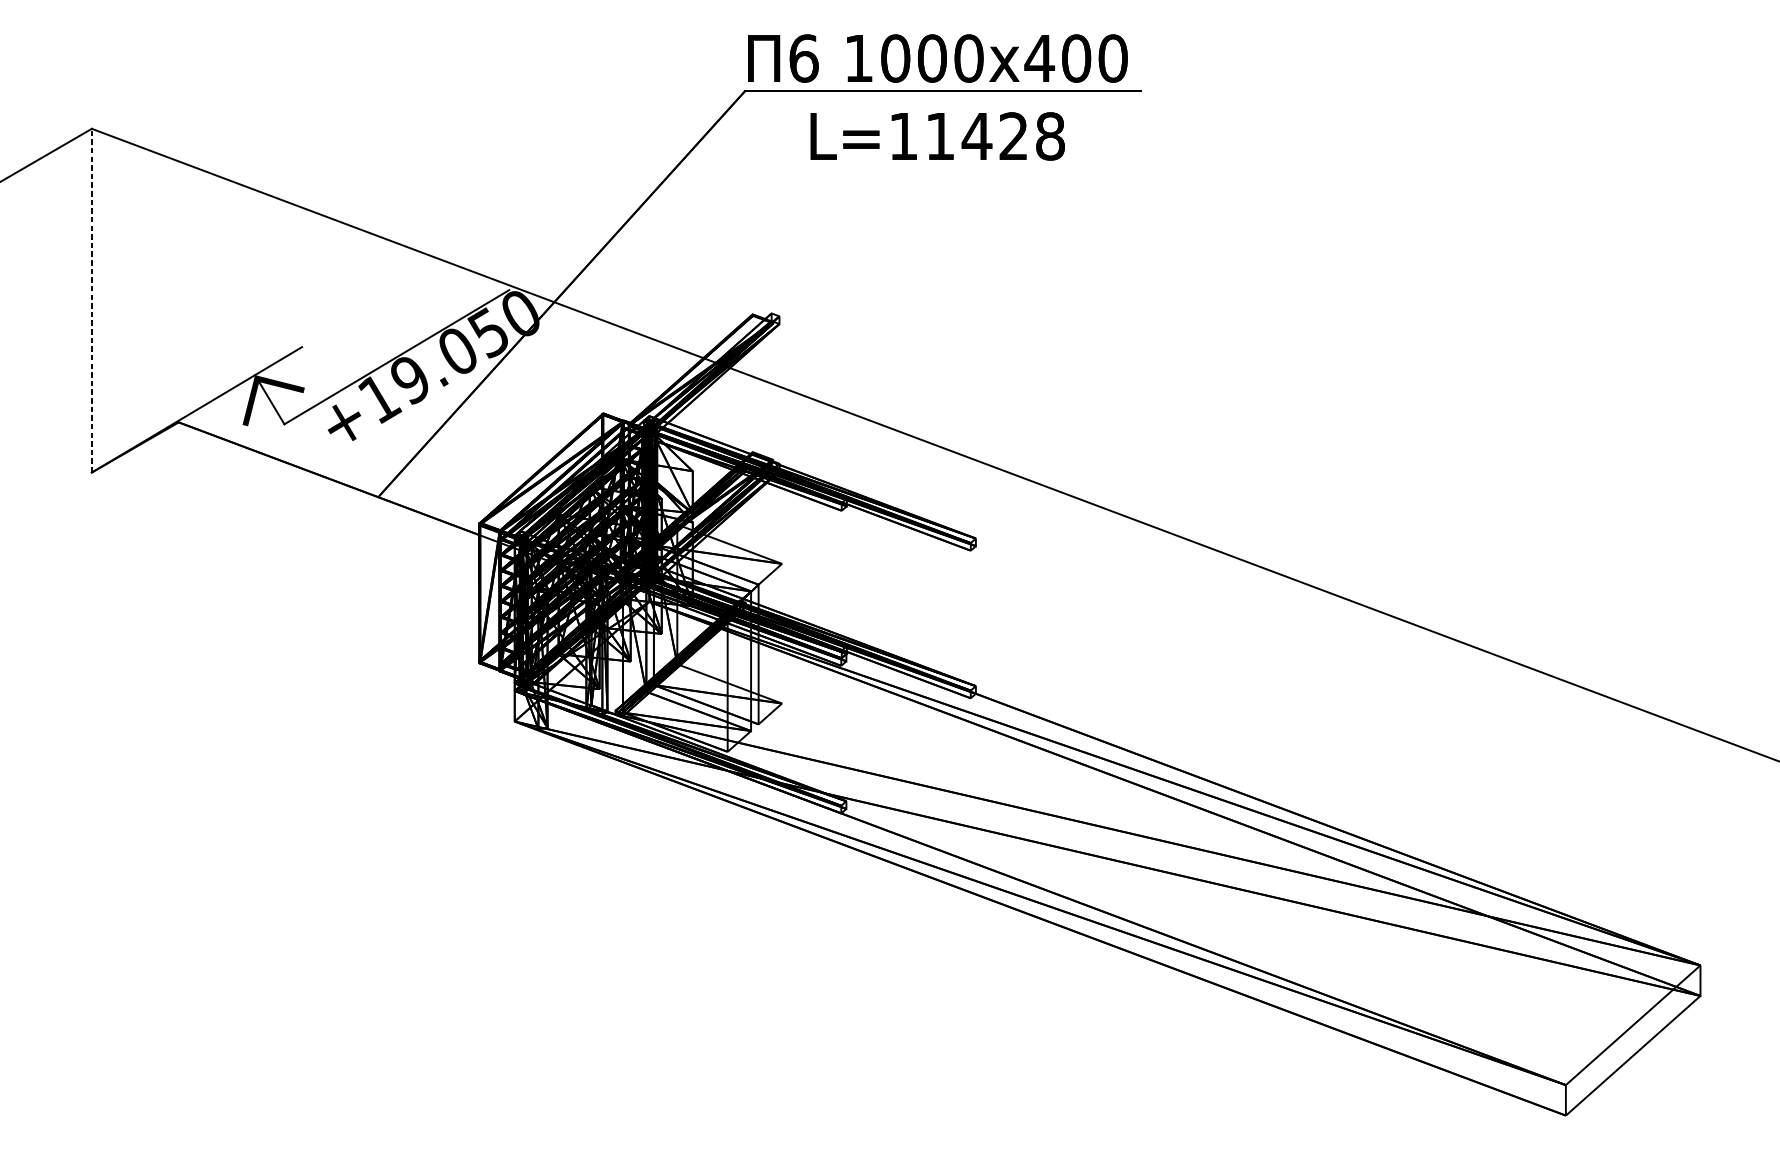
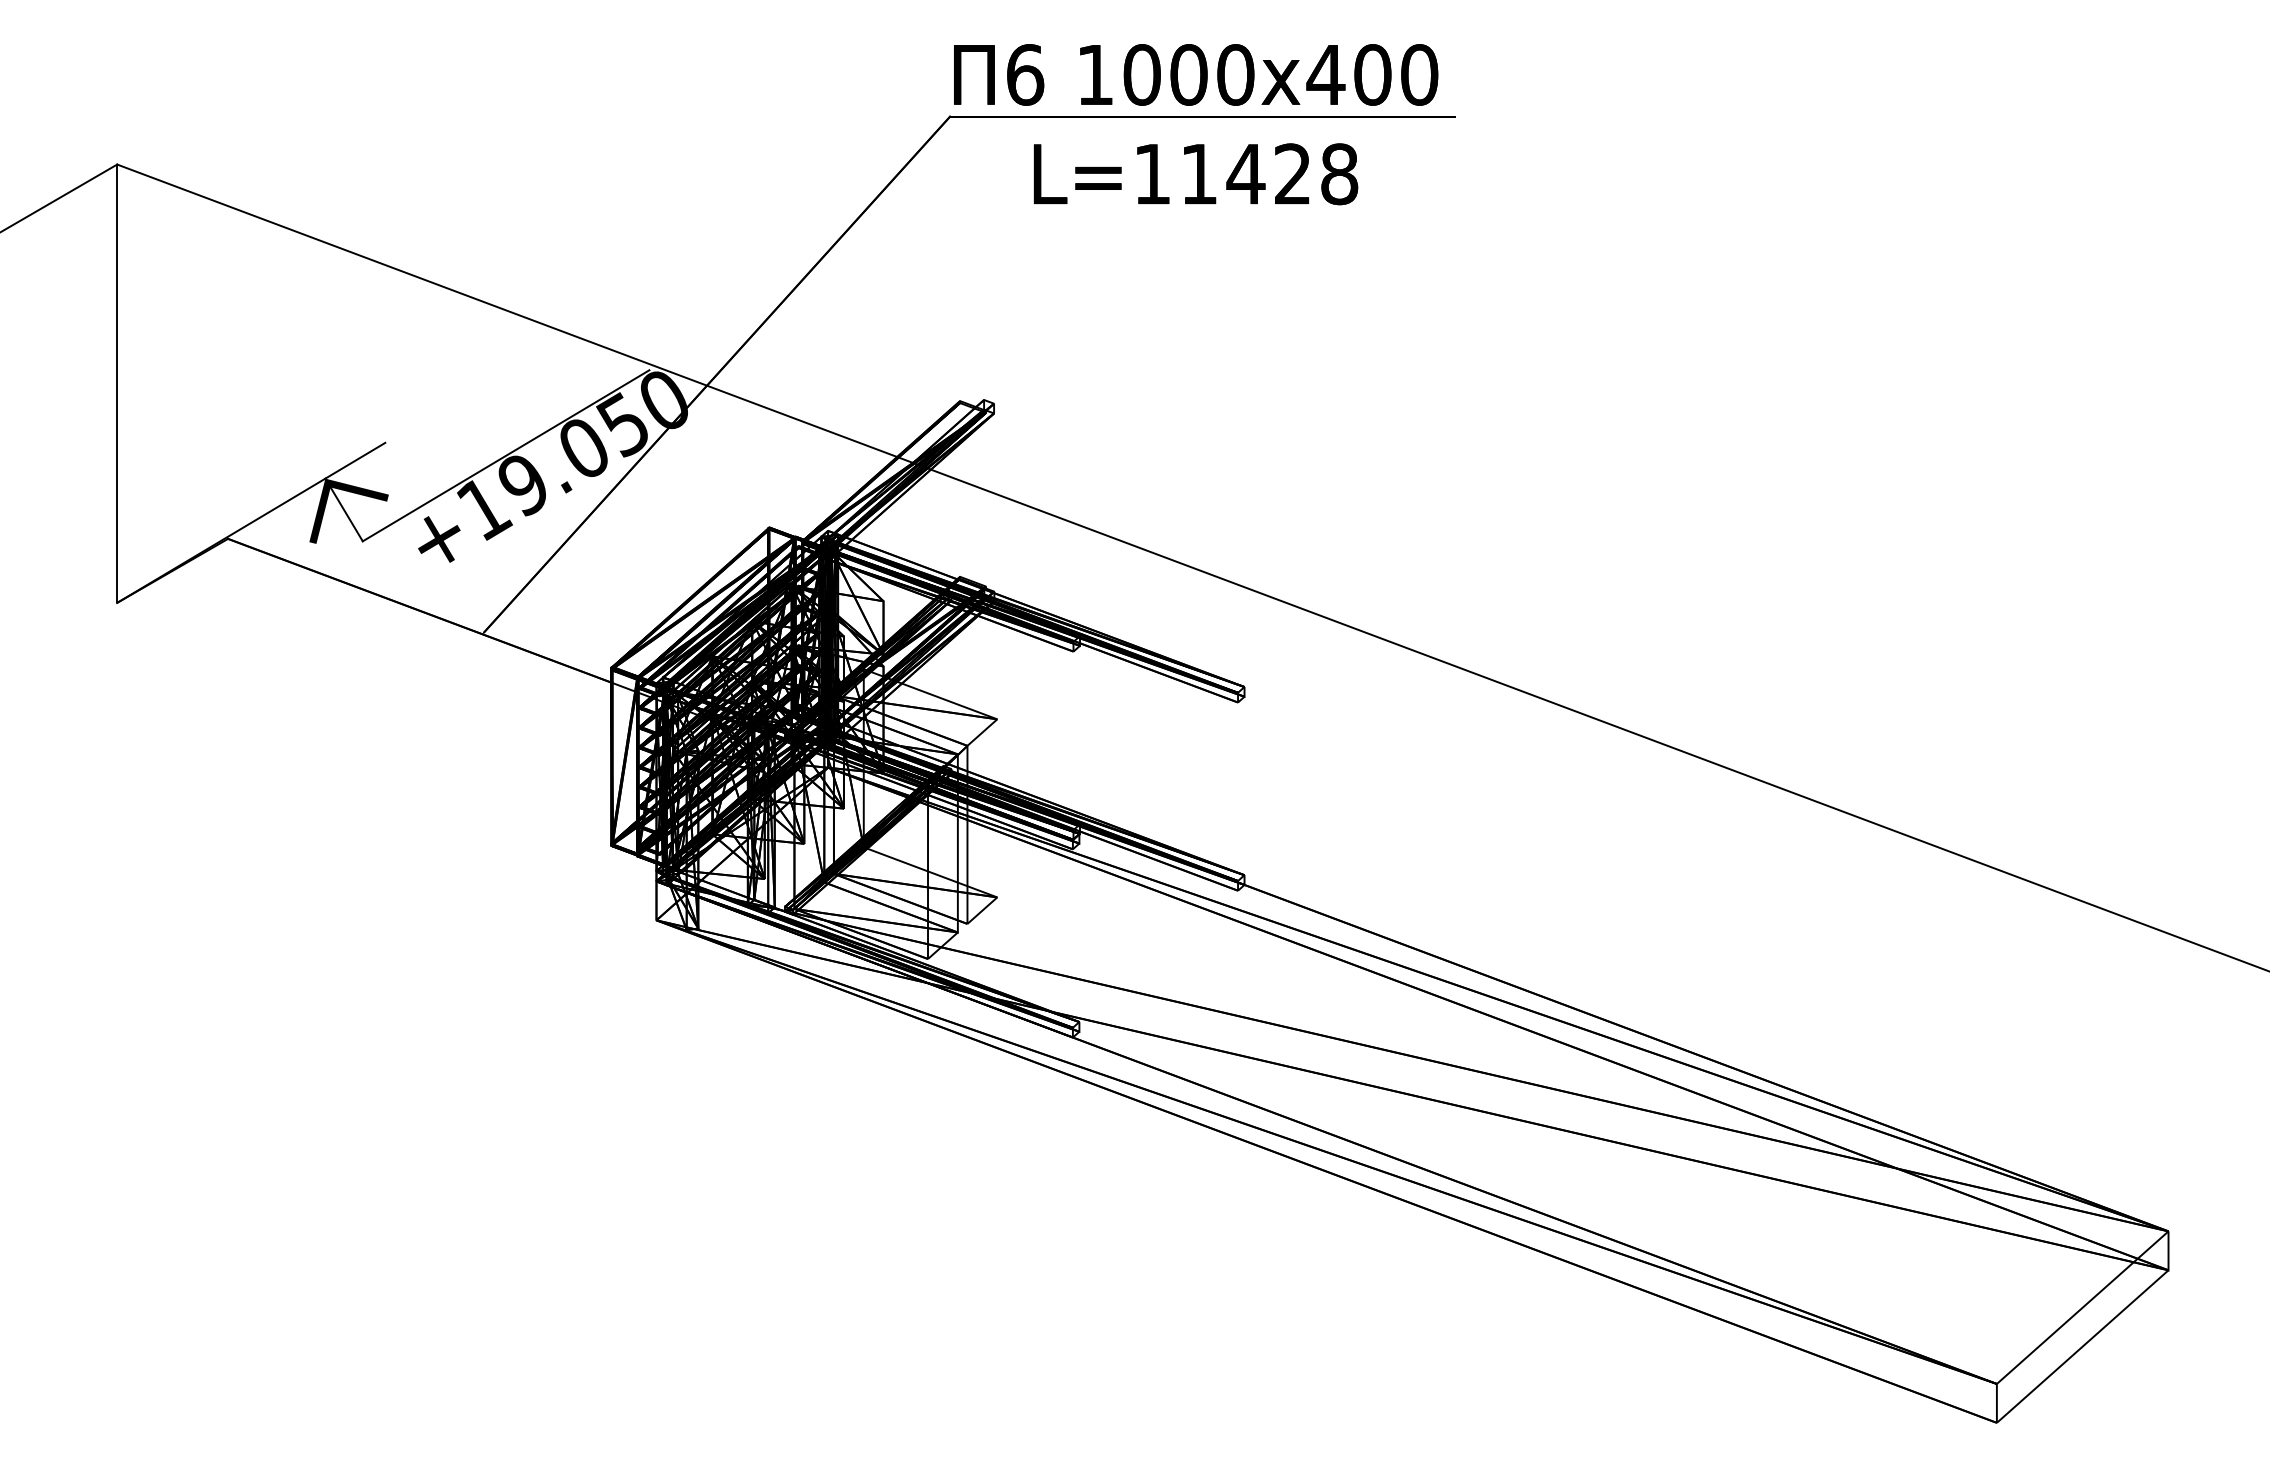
line: (92, 300) -> (117, 383), dashed -> solid

